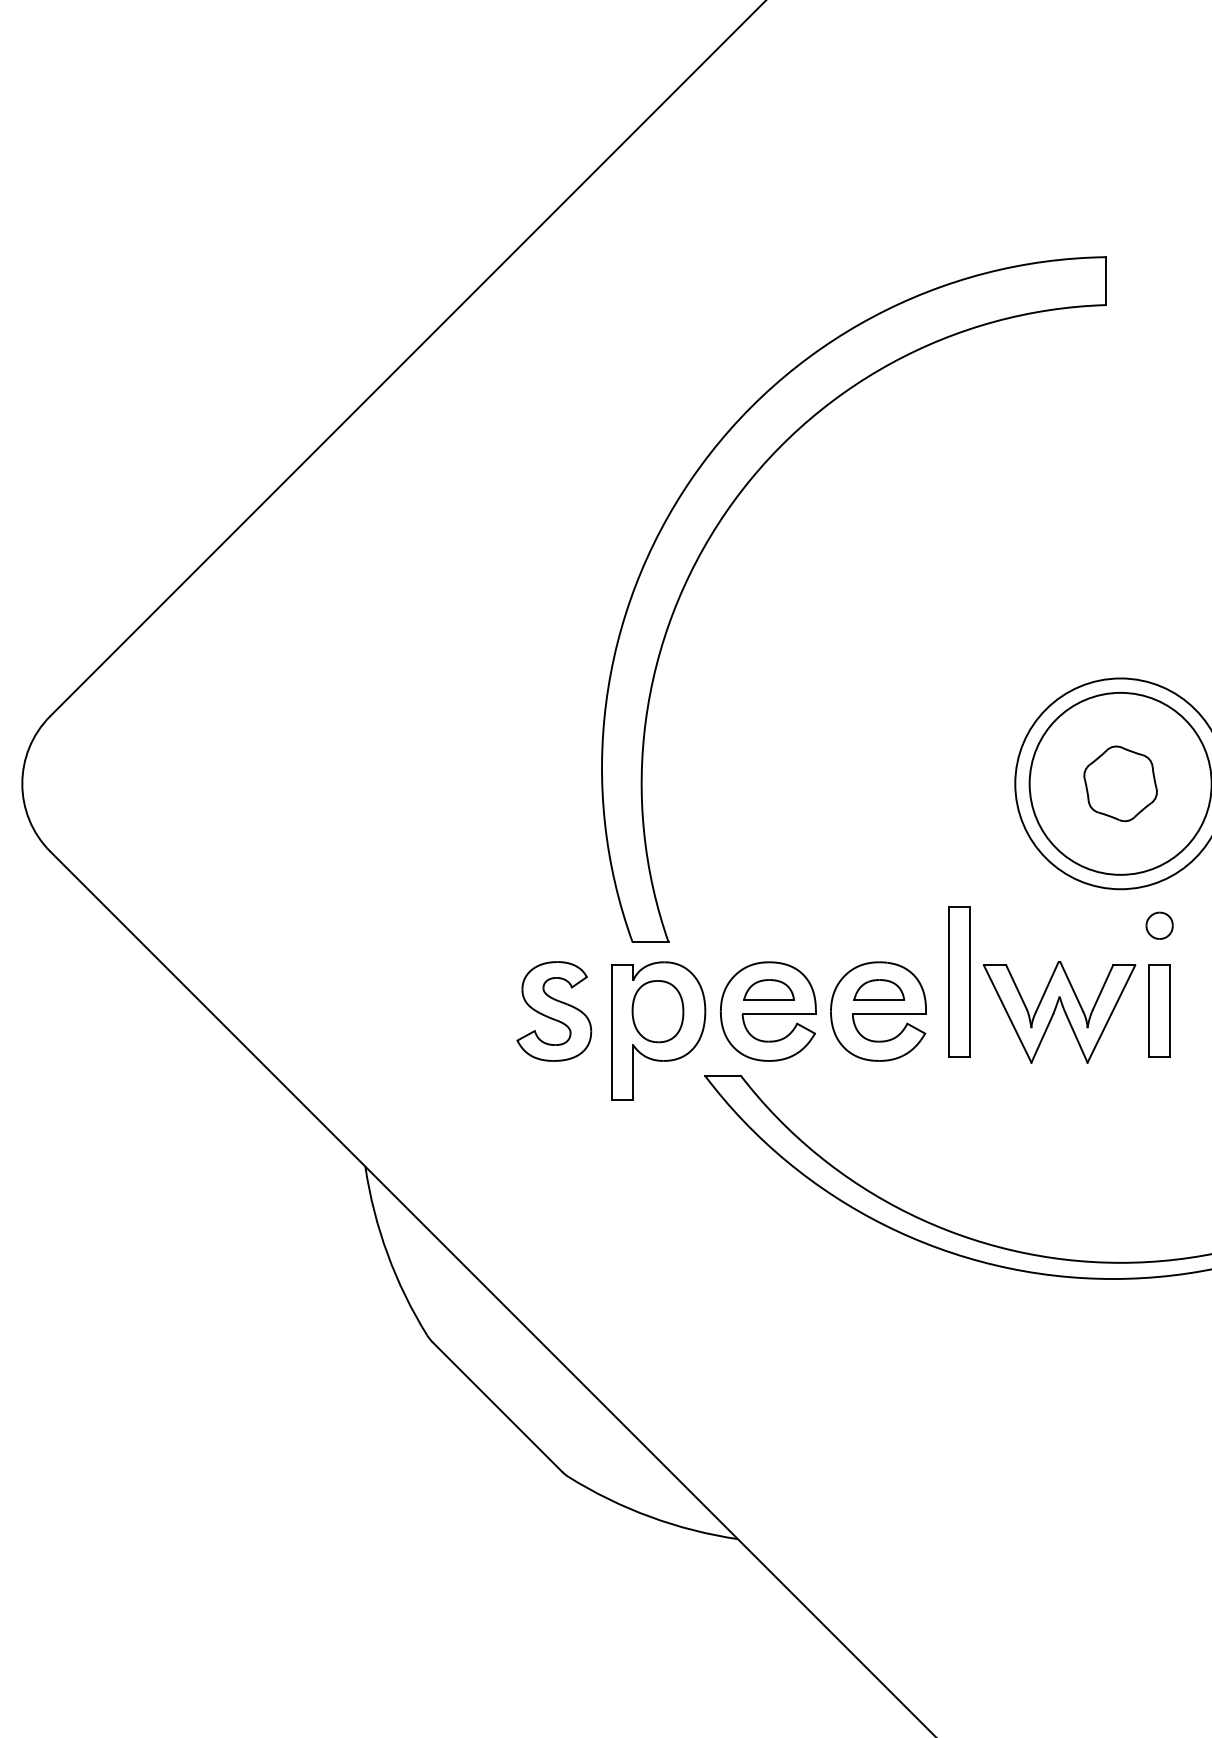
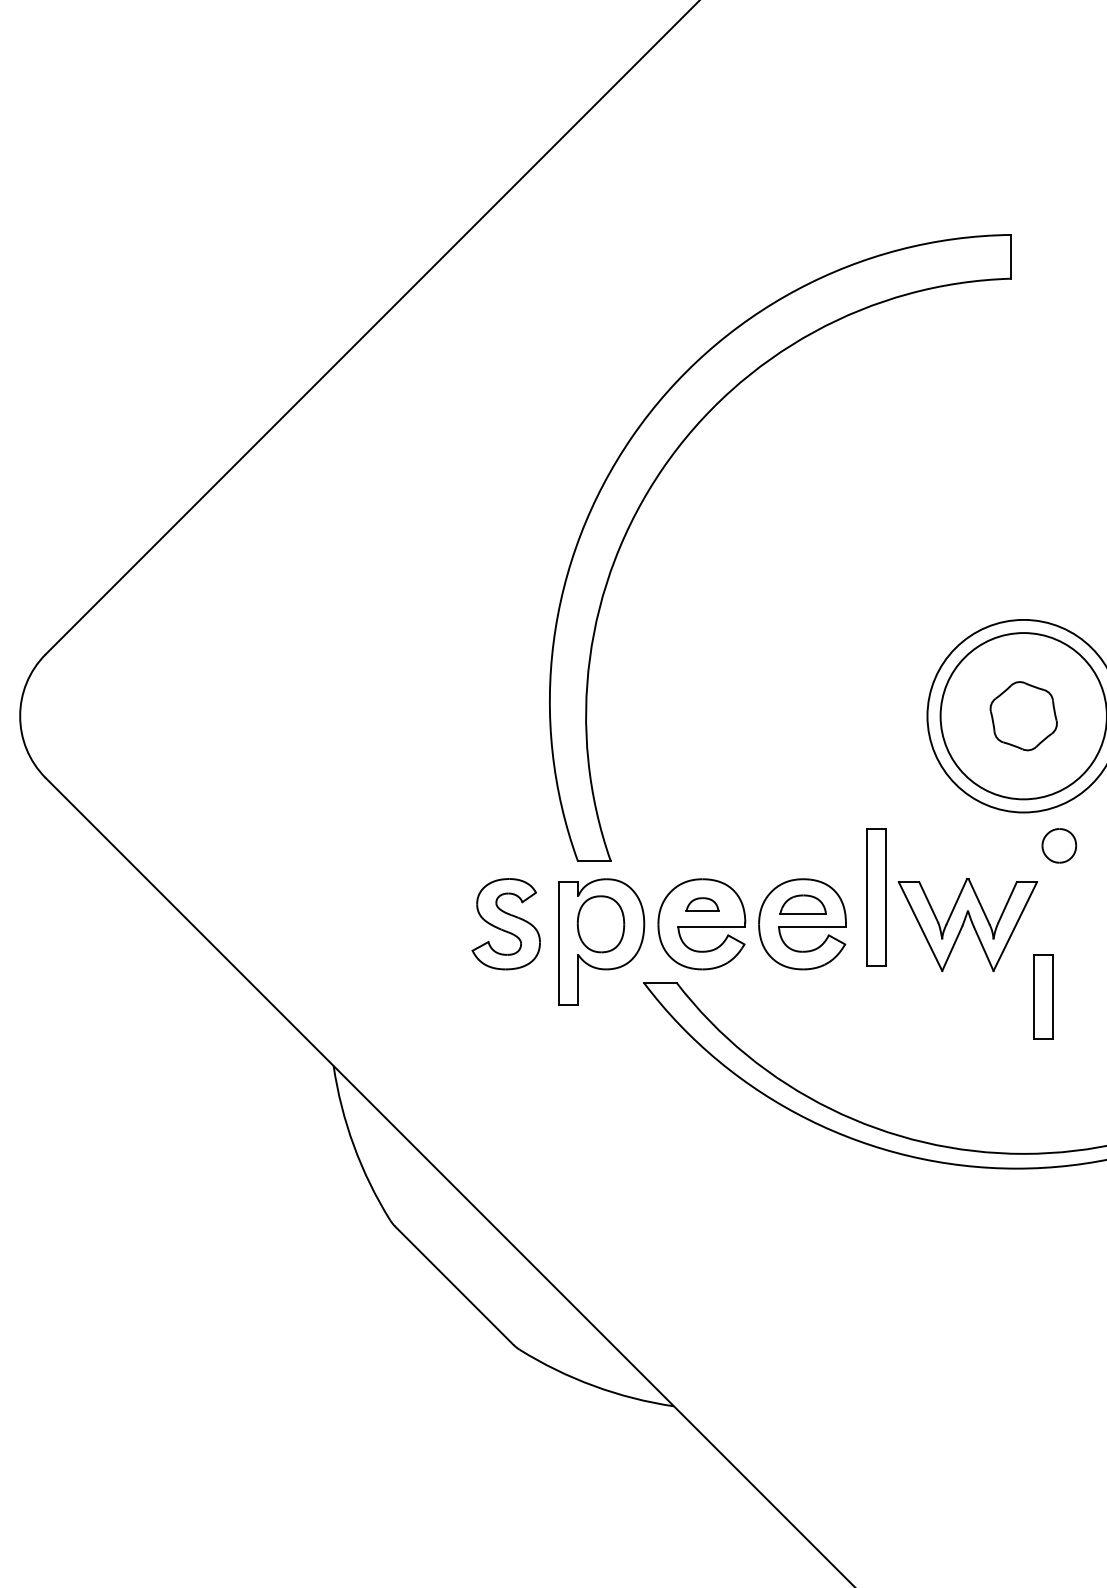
part: (1159, 925) -> (1059, 845), size x1.4
part: (769, 989) -> (702, 904), size x0.7
part: (1159, 1010) -> (1043, 996), moved

